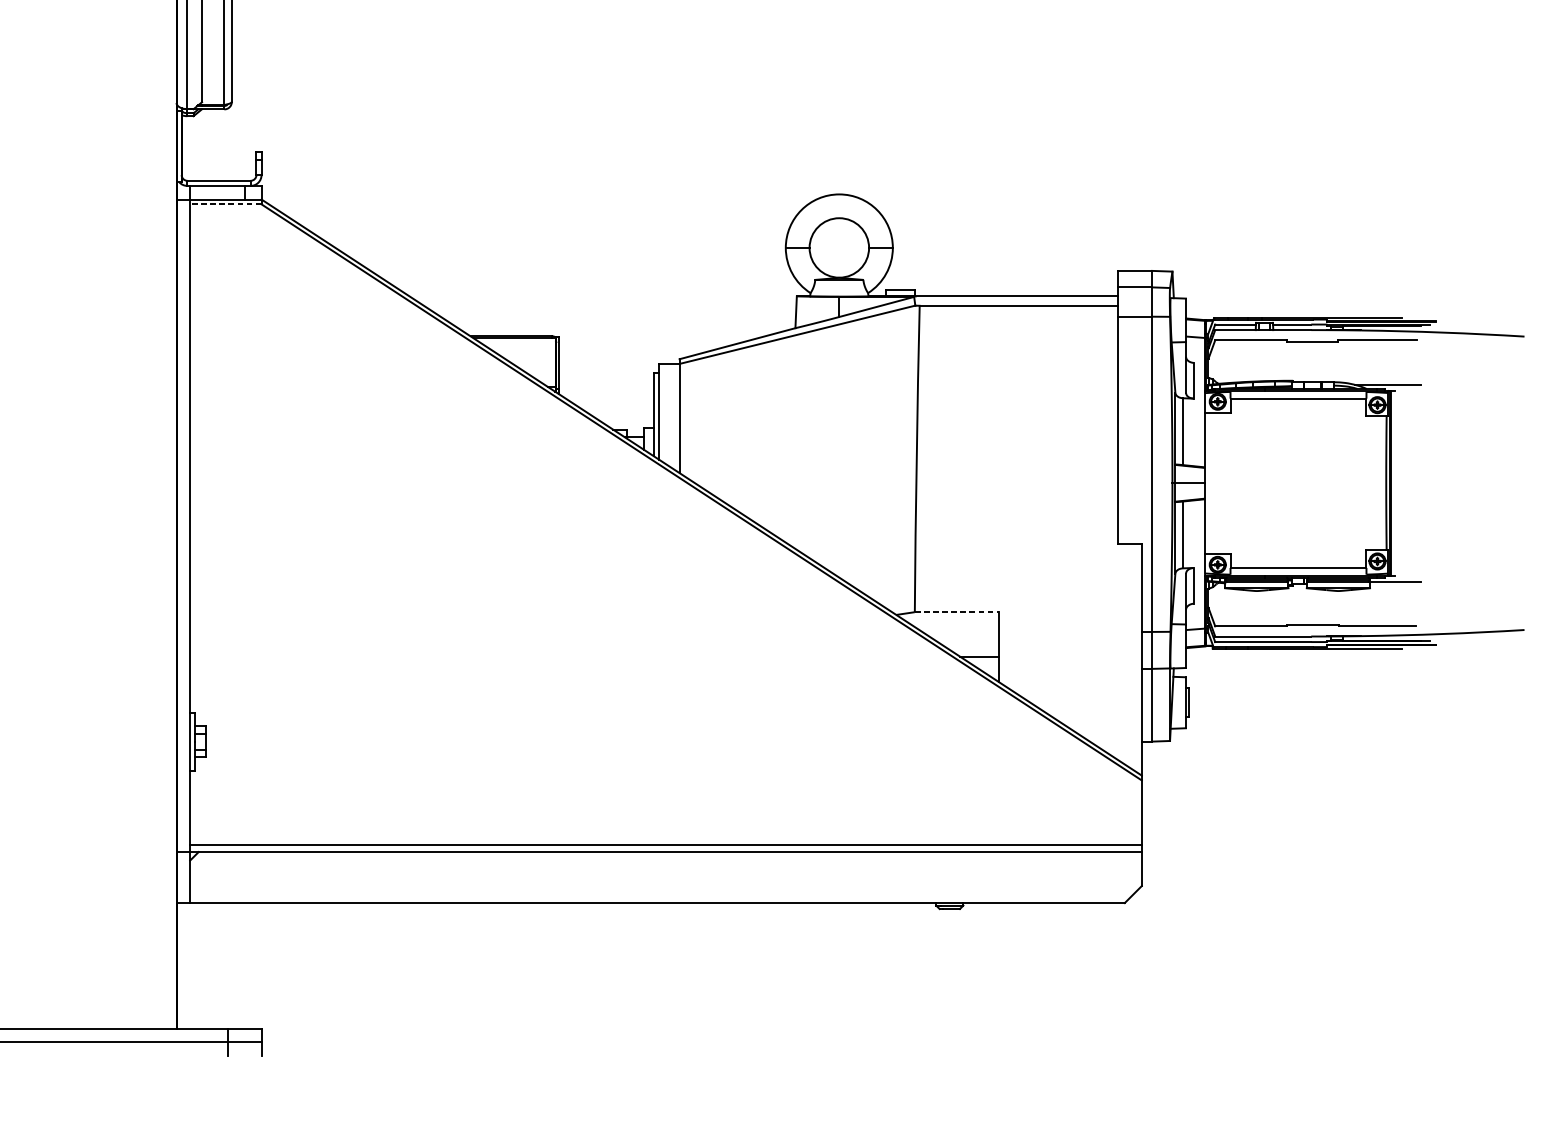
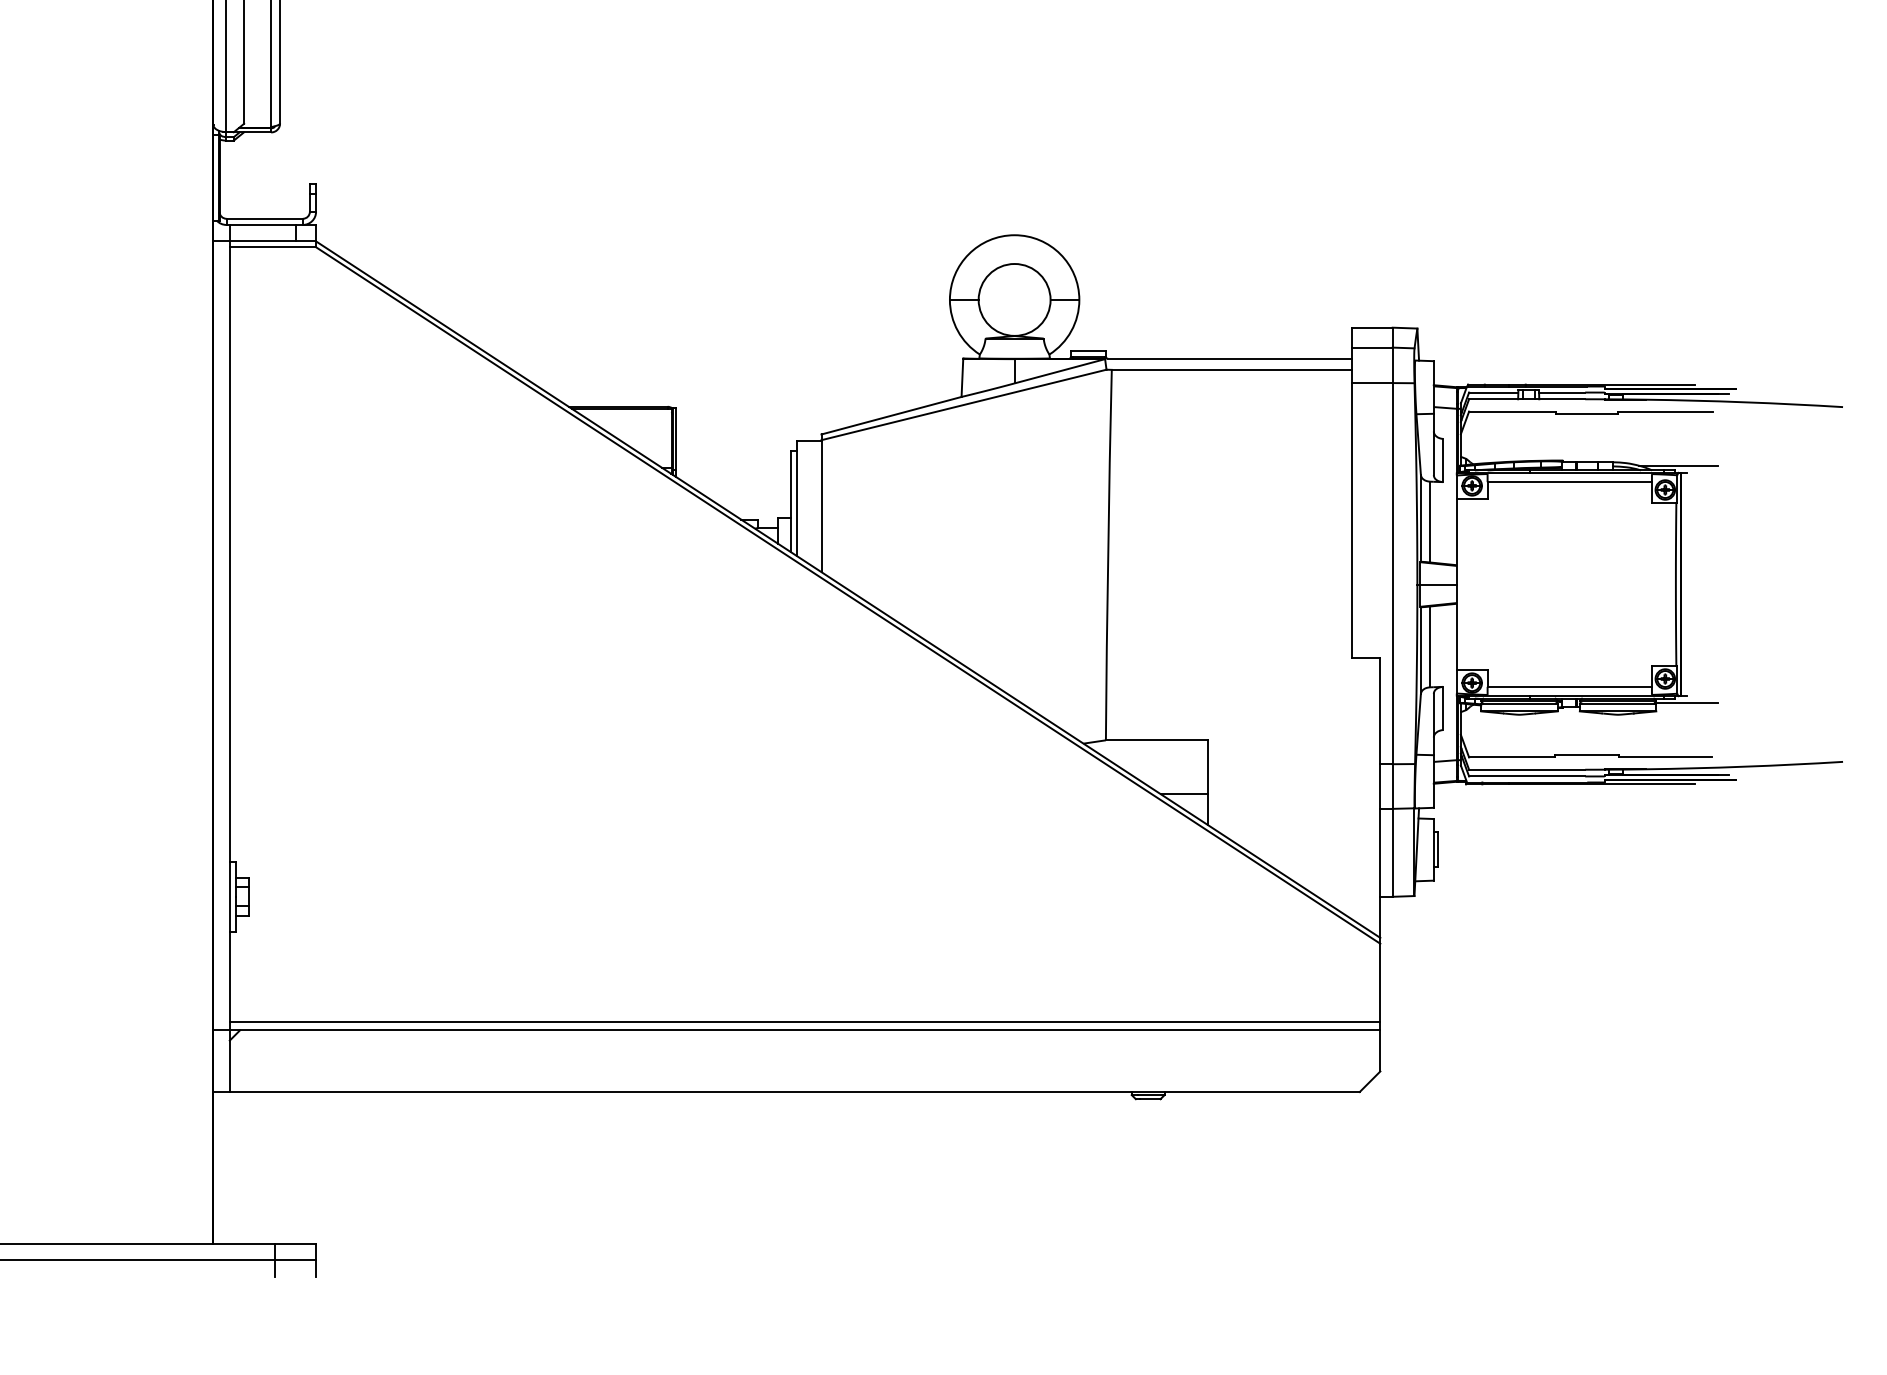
line: (225, 204) -> (272, 247), dashed -> solid
line: (956, 612) -> (1156, 740), dashed -> solid

